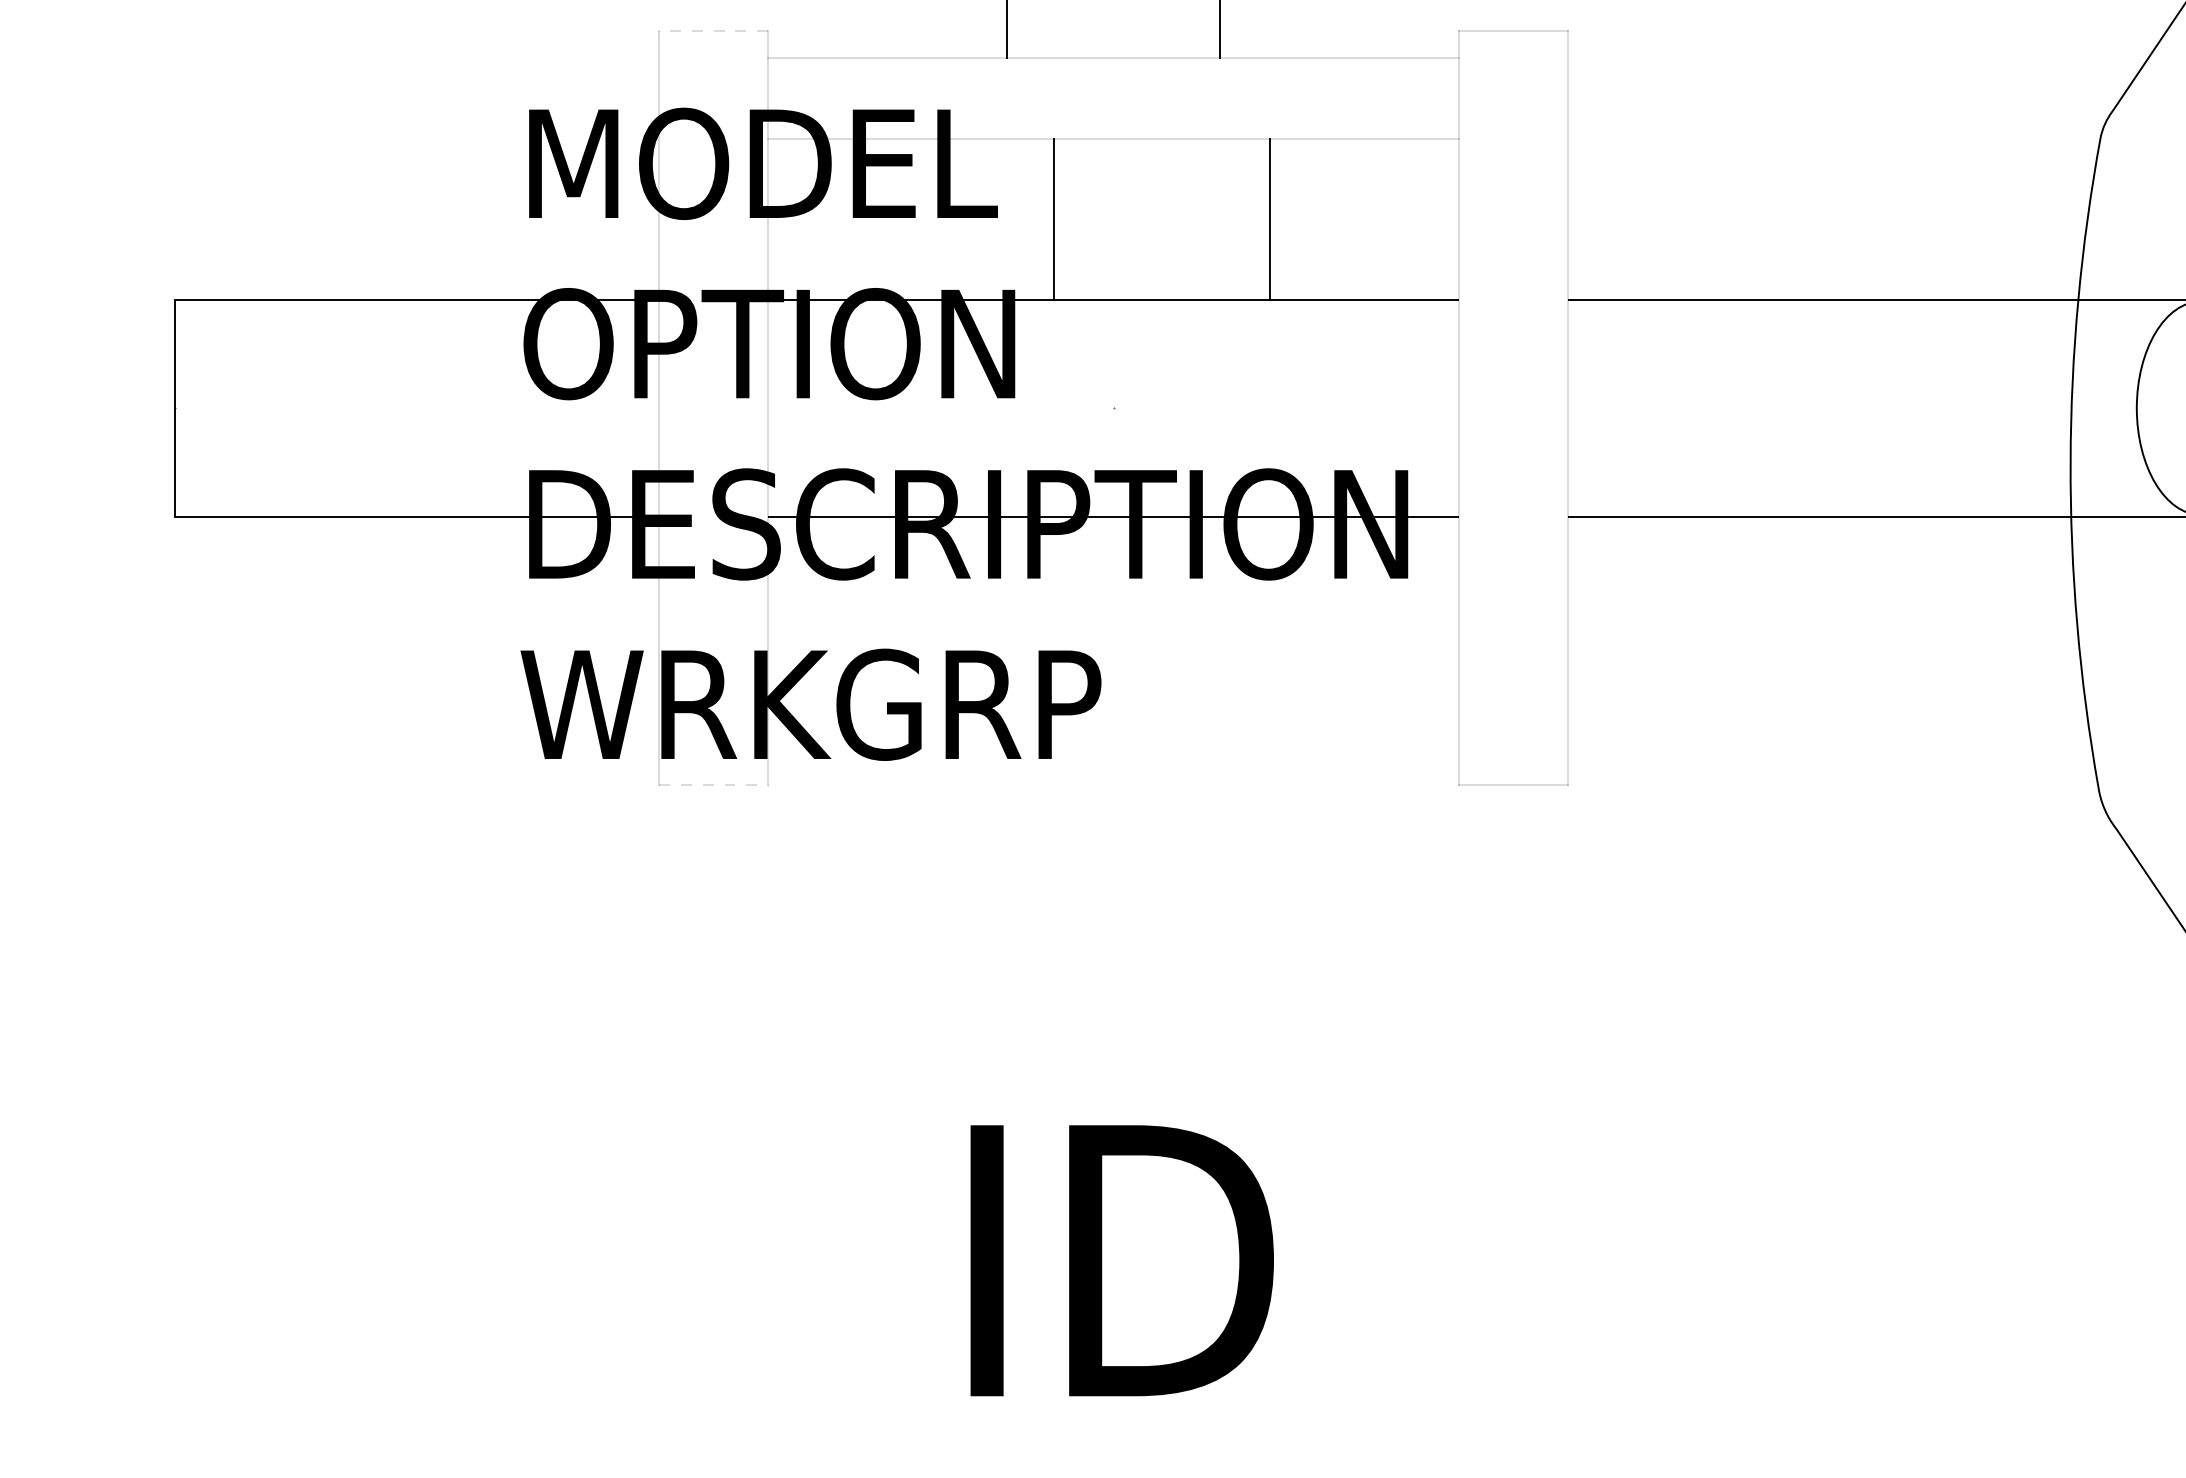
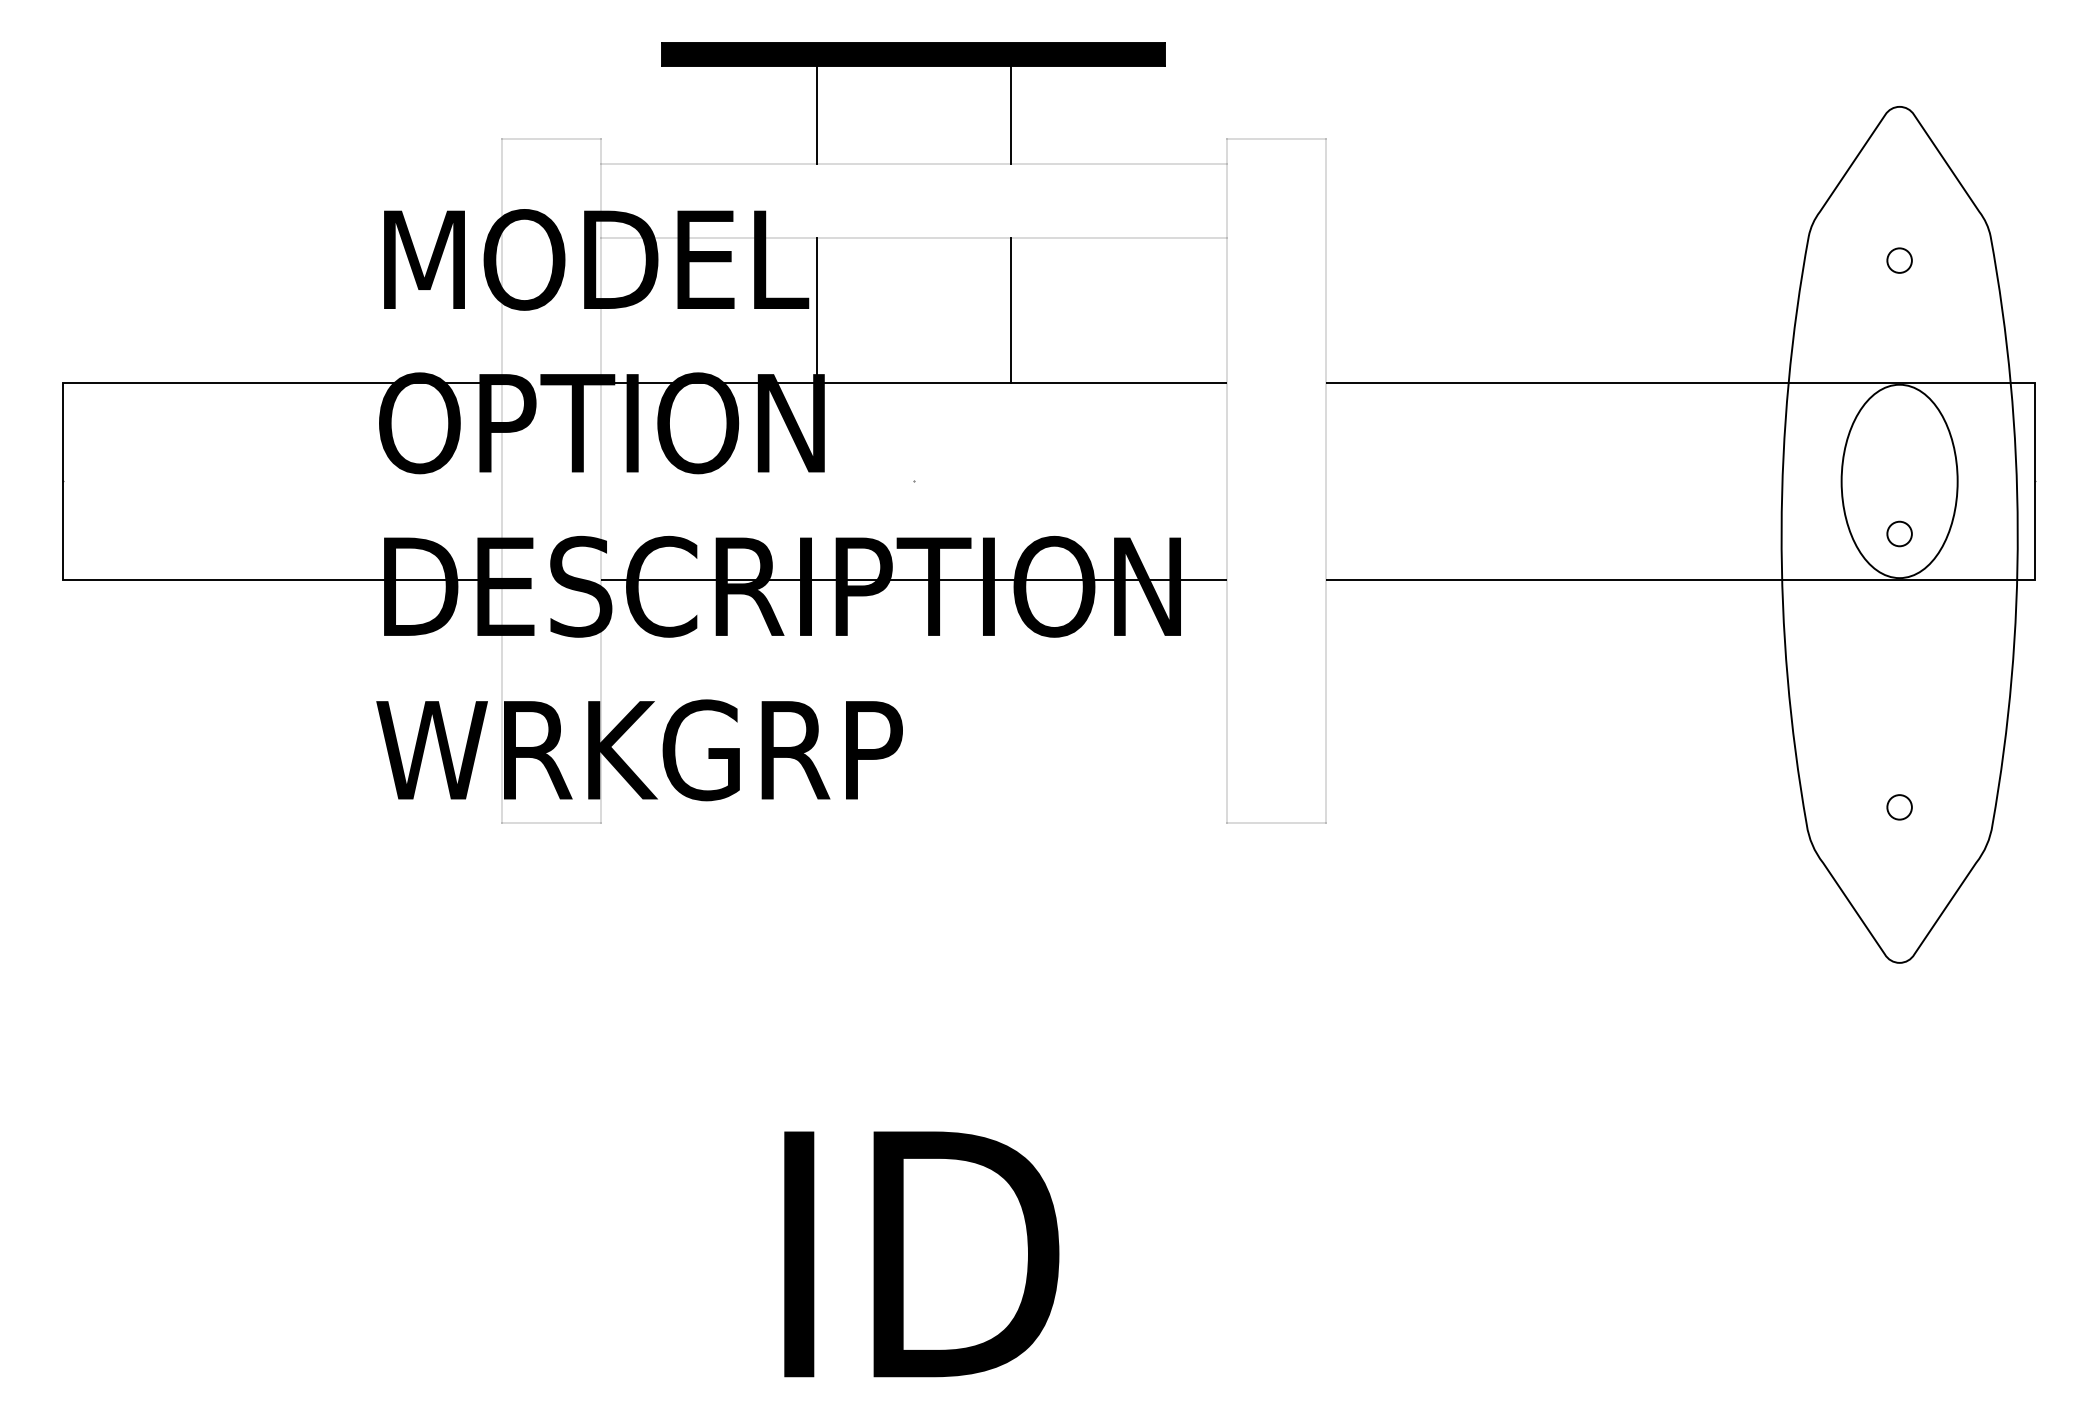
line: (712, 31) -> (550, 139), dashed -> solid
line: (1054, 219) -> (817, 310), moved
line: (1269, 219) -> (1010, 310), moved
line: (713, 785) -> (551, 823), dashed -> solid

